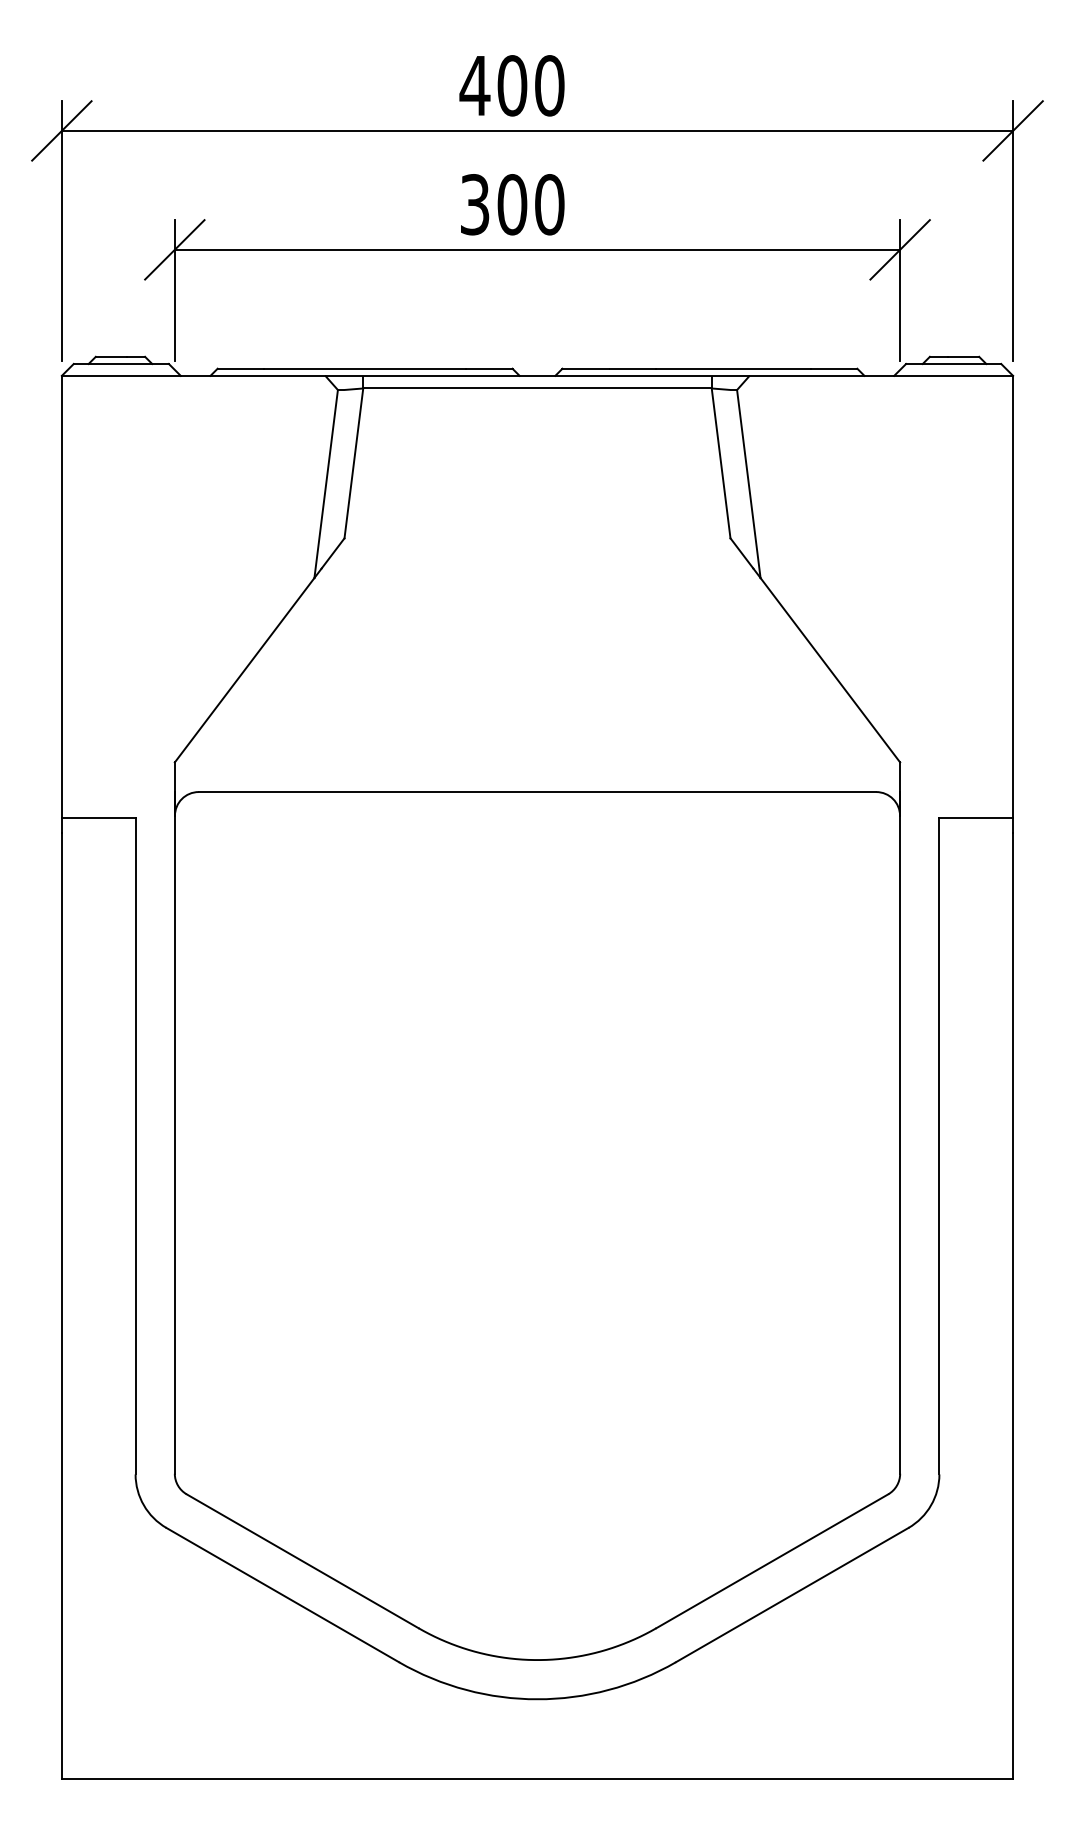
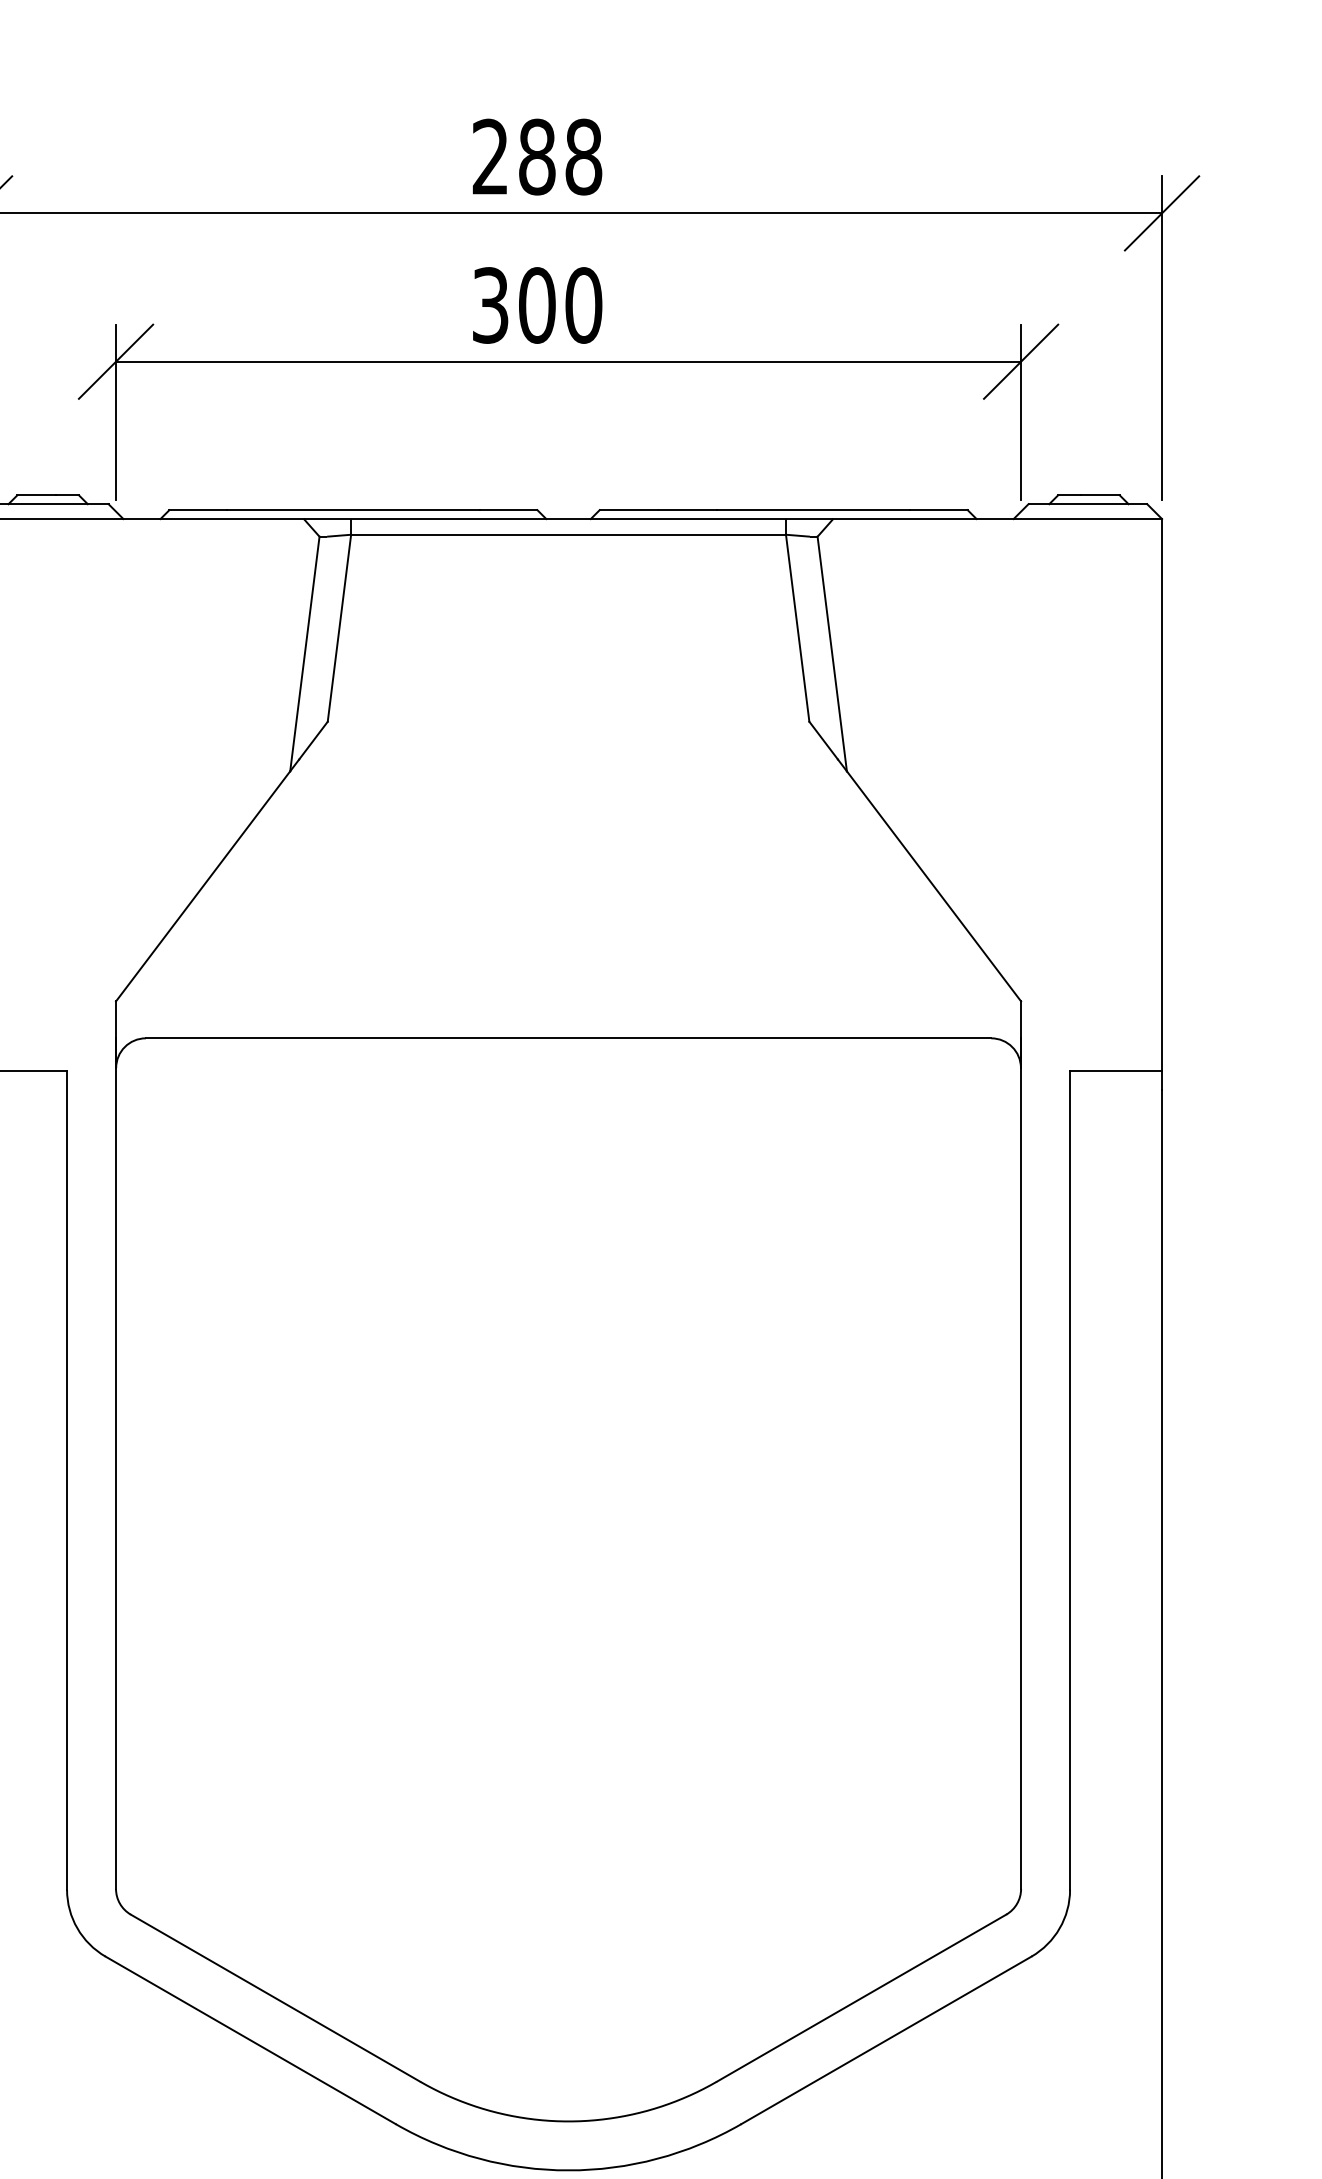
text: (511, 85) -> (536, 156), 400 -> 288

